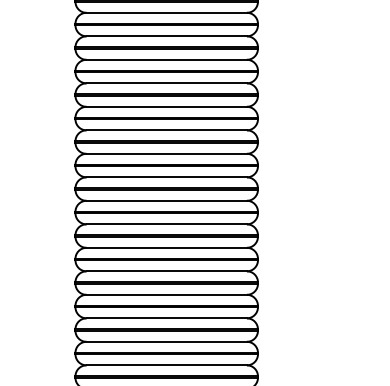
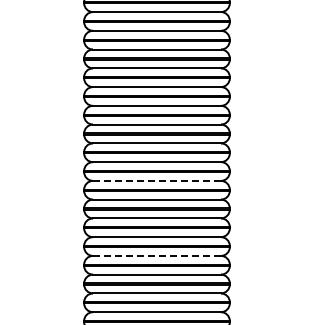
line: (167, 247) -> (157, 180), solid -> dashed
line: (167, 341) -> (157, 255), solid -> dashed

